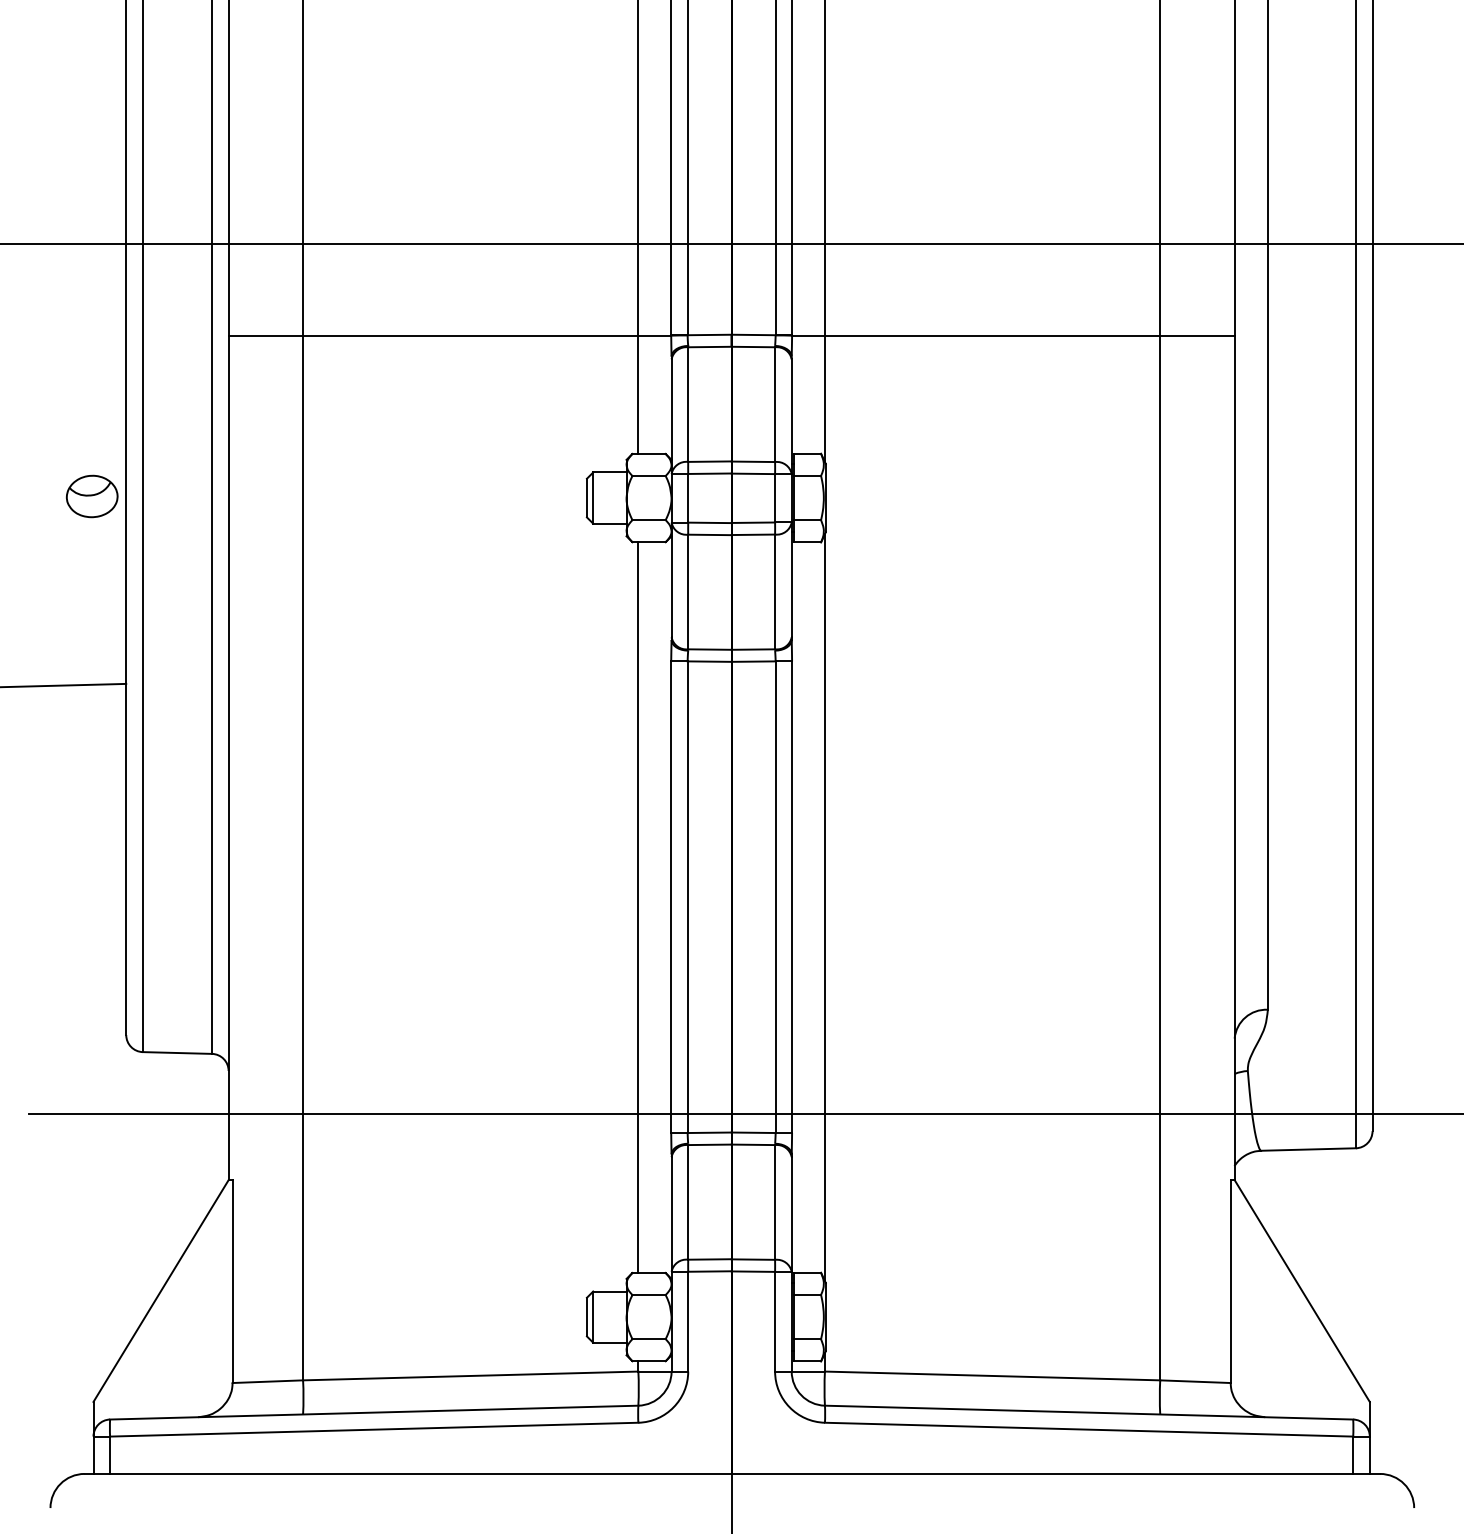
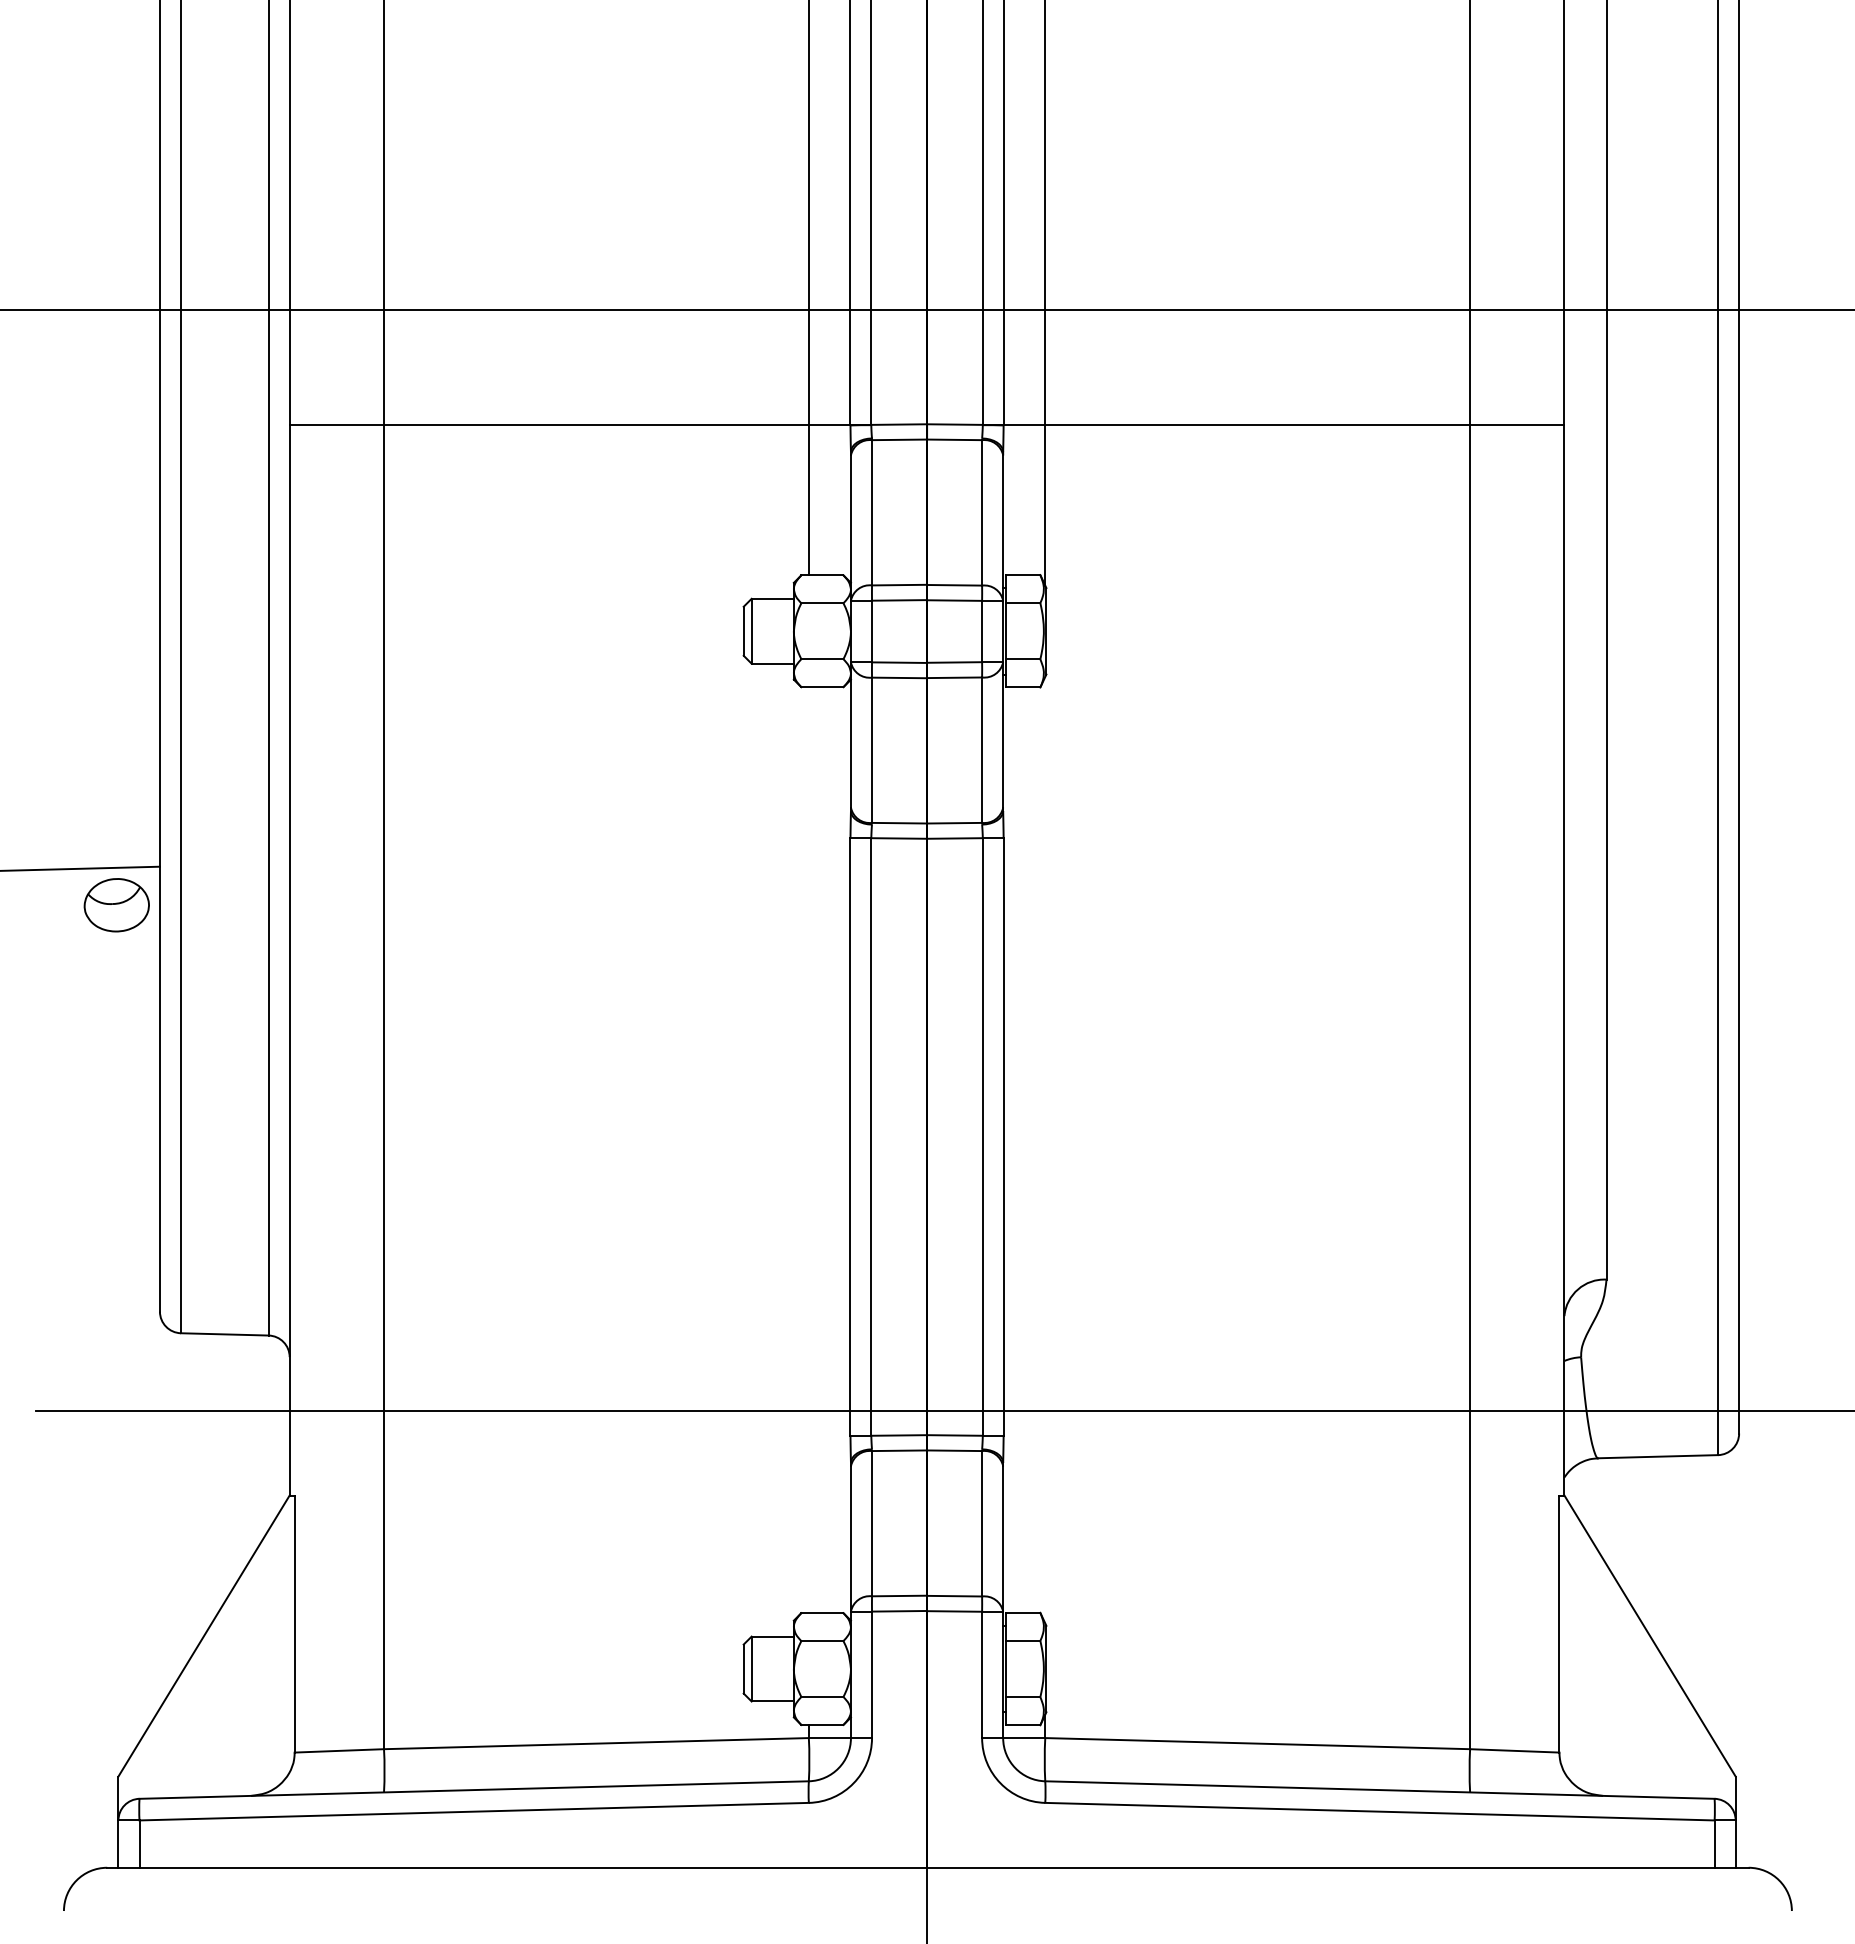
part: (91, 496) -> (116, 905), moved
line: (638, 907) -> (808, 1150), removed
line: (825, 907) -> (1045, 1149), removed

